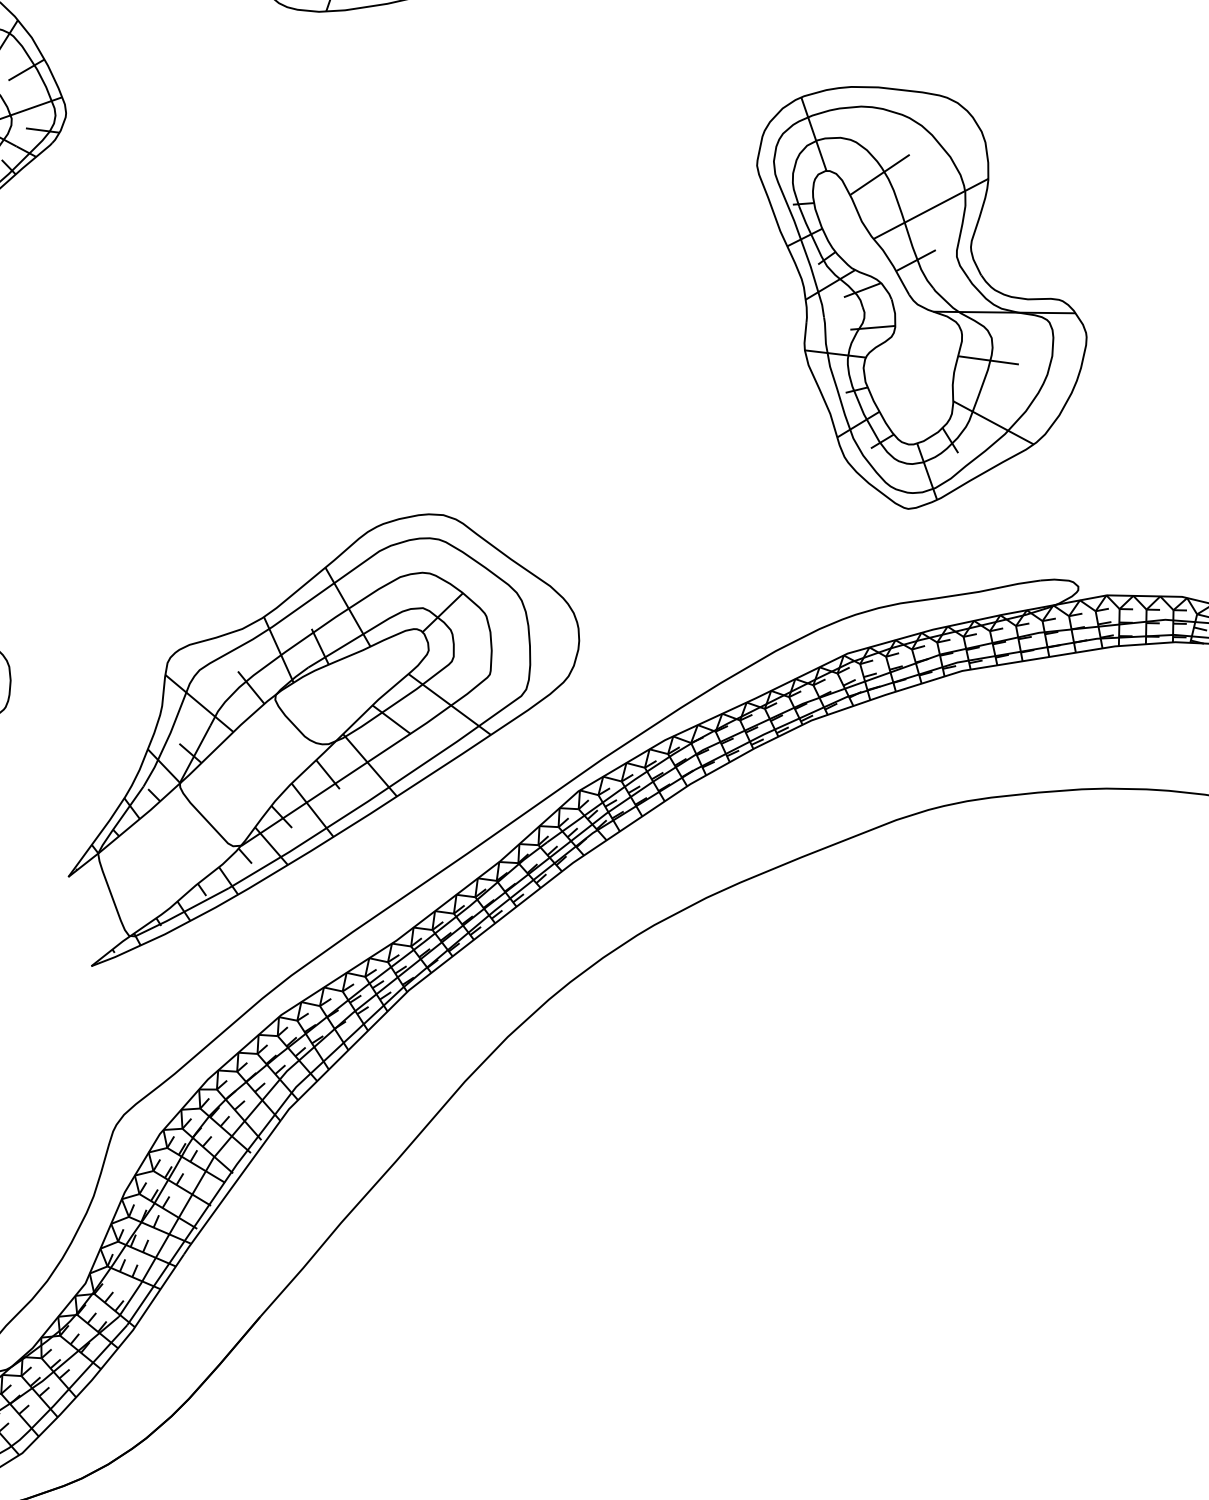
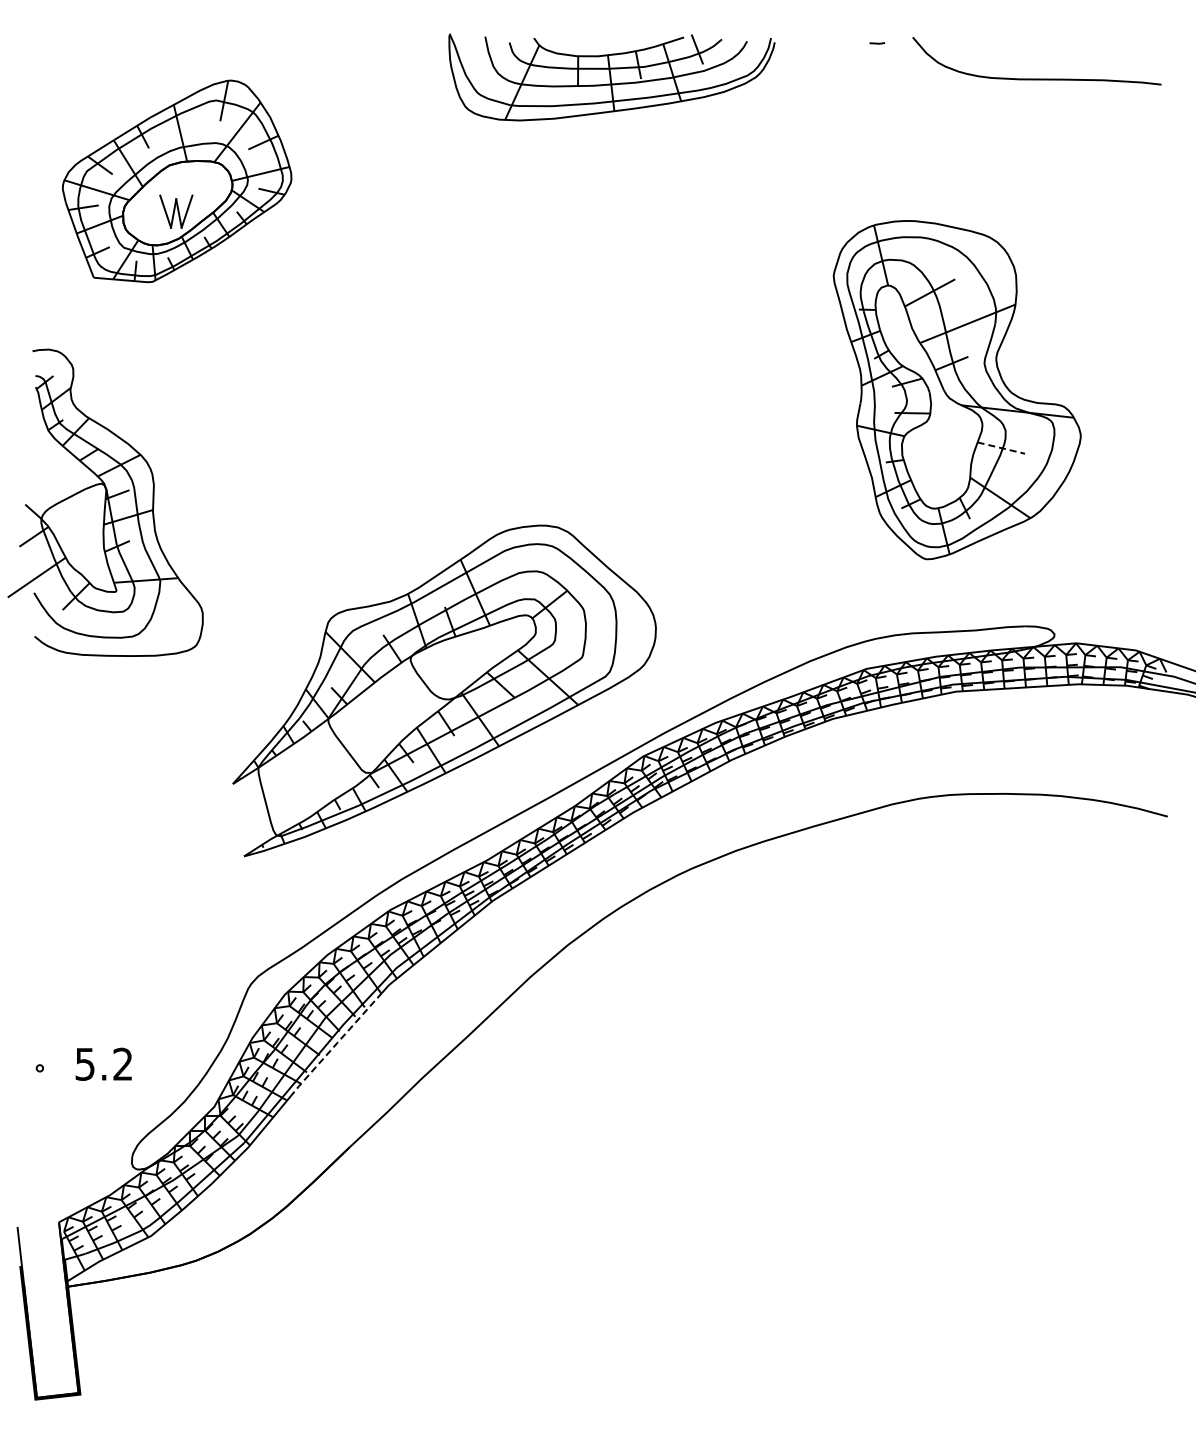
line: (988, 360) -> (1001, 448), solid -> dashed
line: (231, 1188) -> (337, 1043), solid -> dashed

